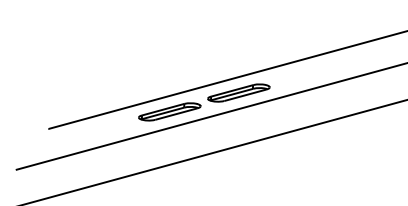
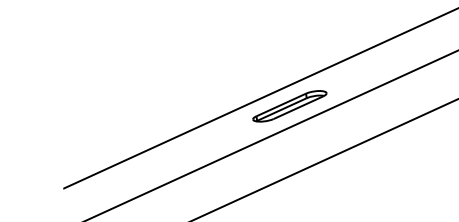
part: (169, 111) -> (208, 142), removed

